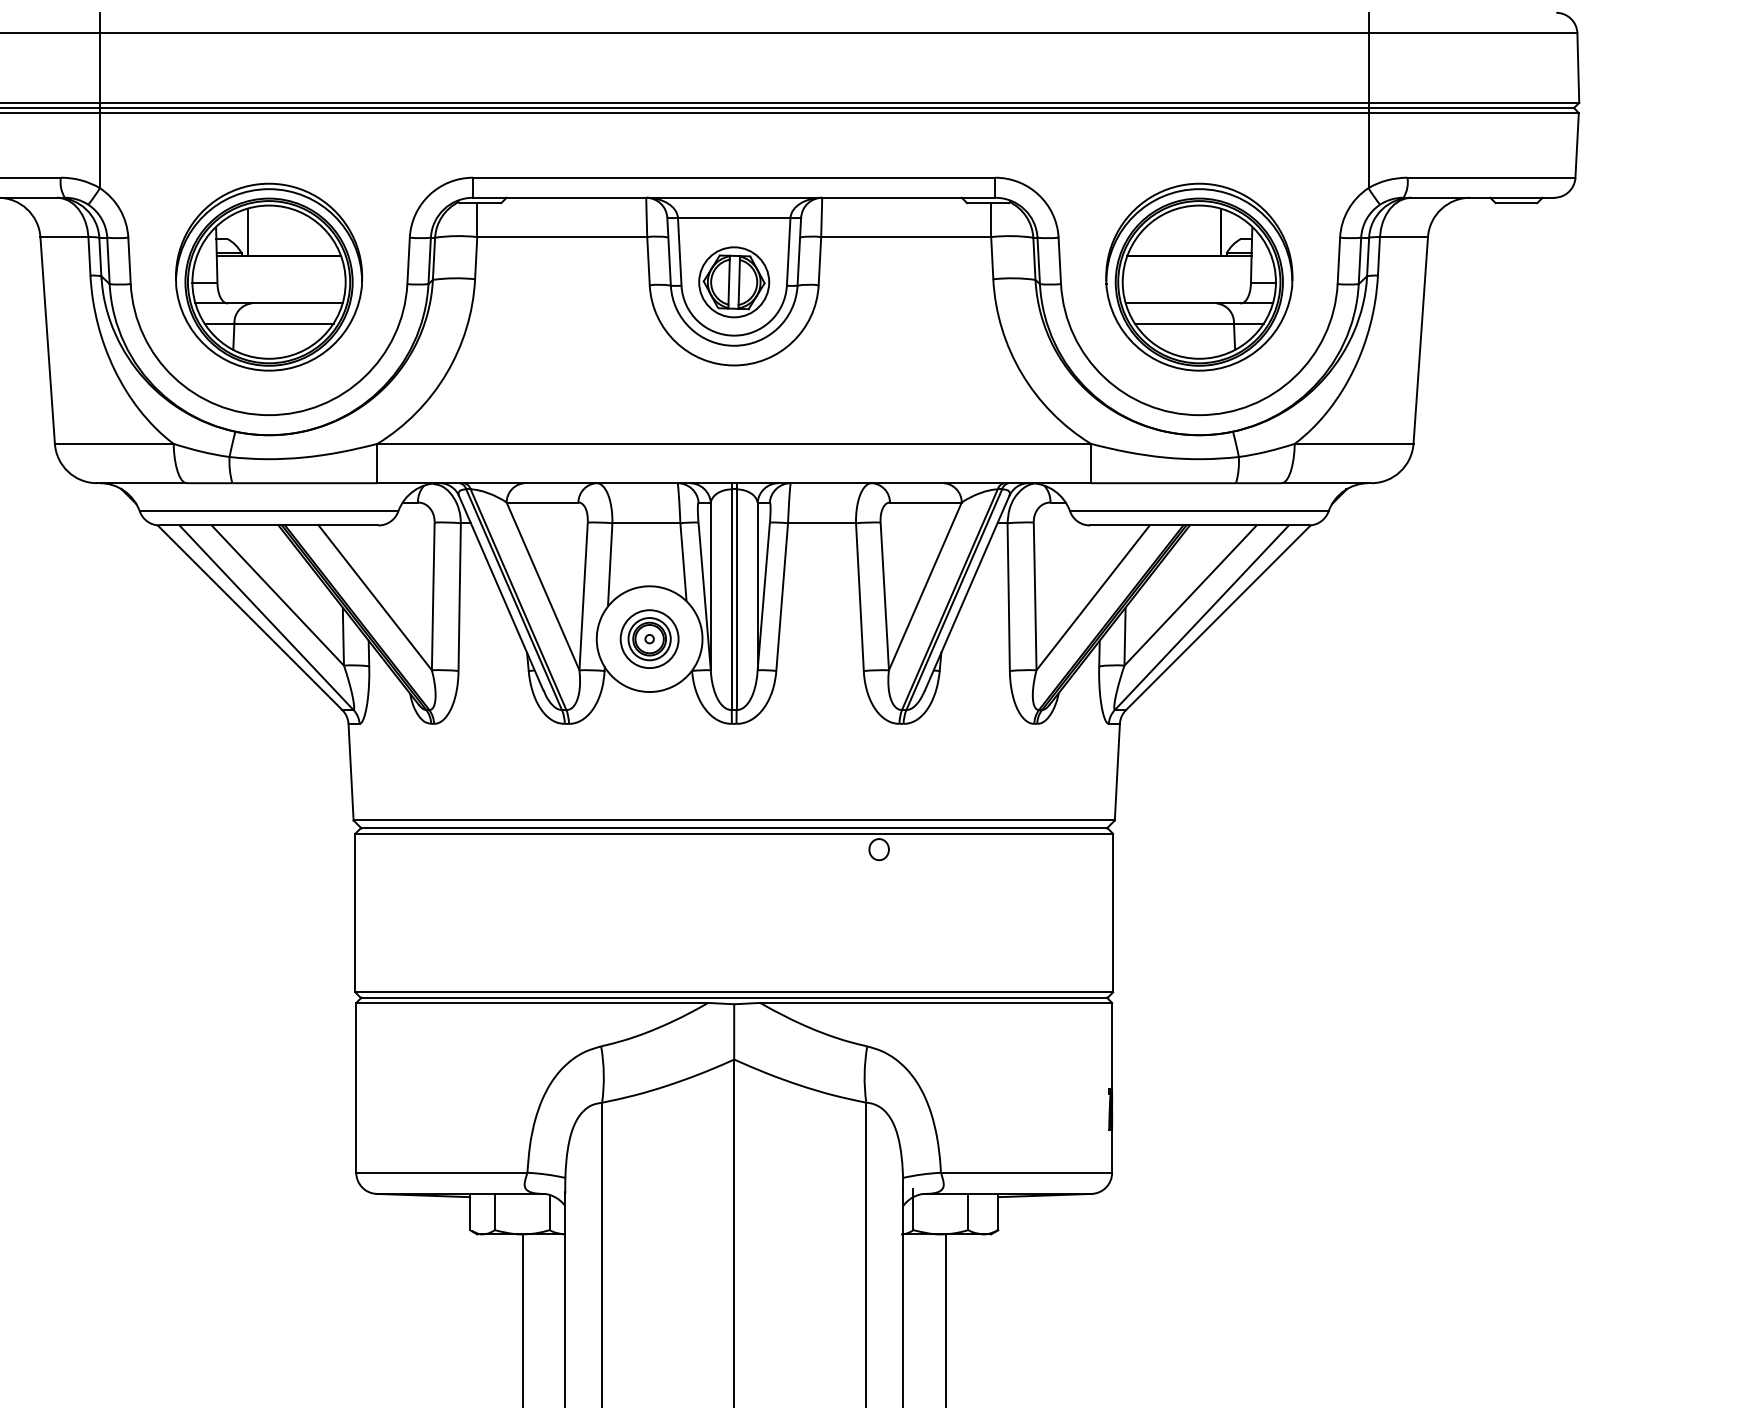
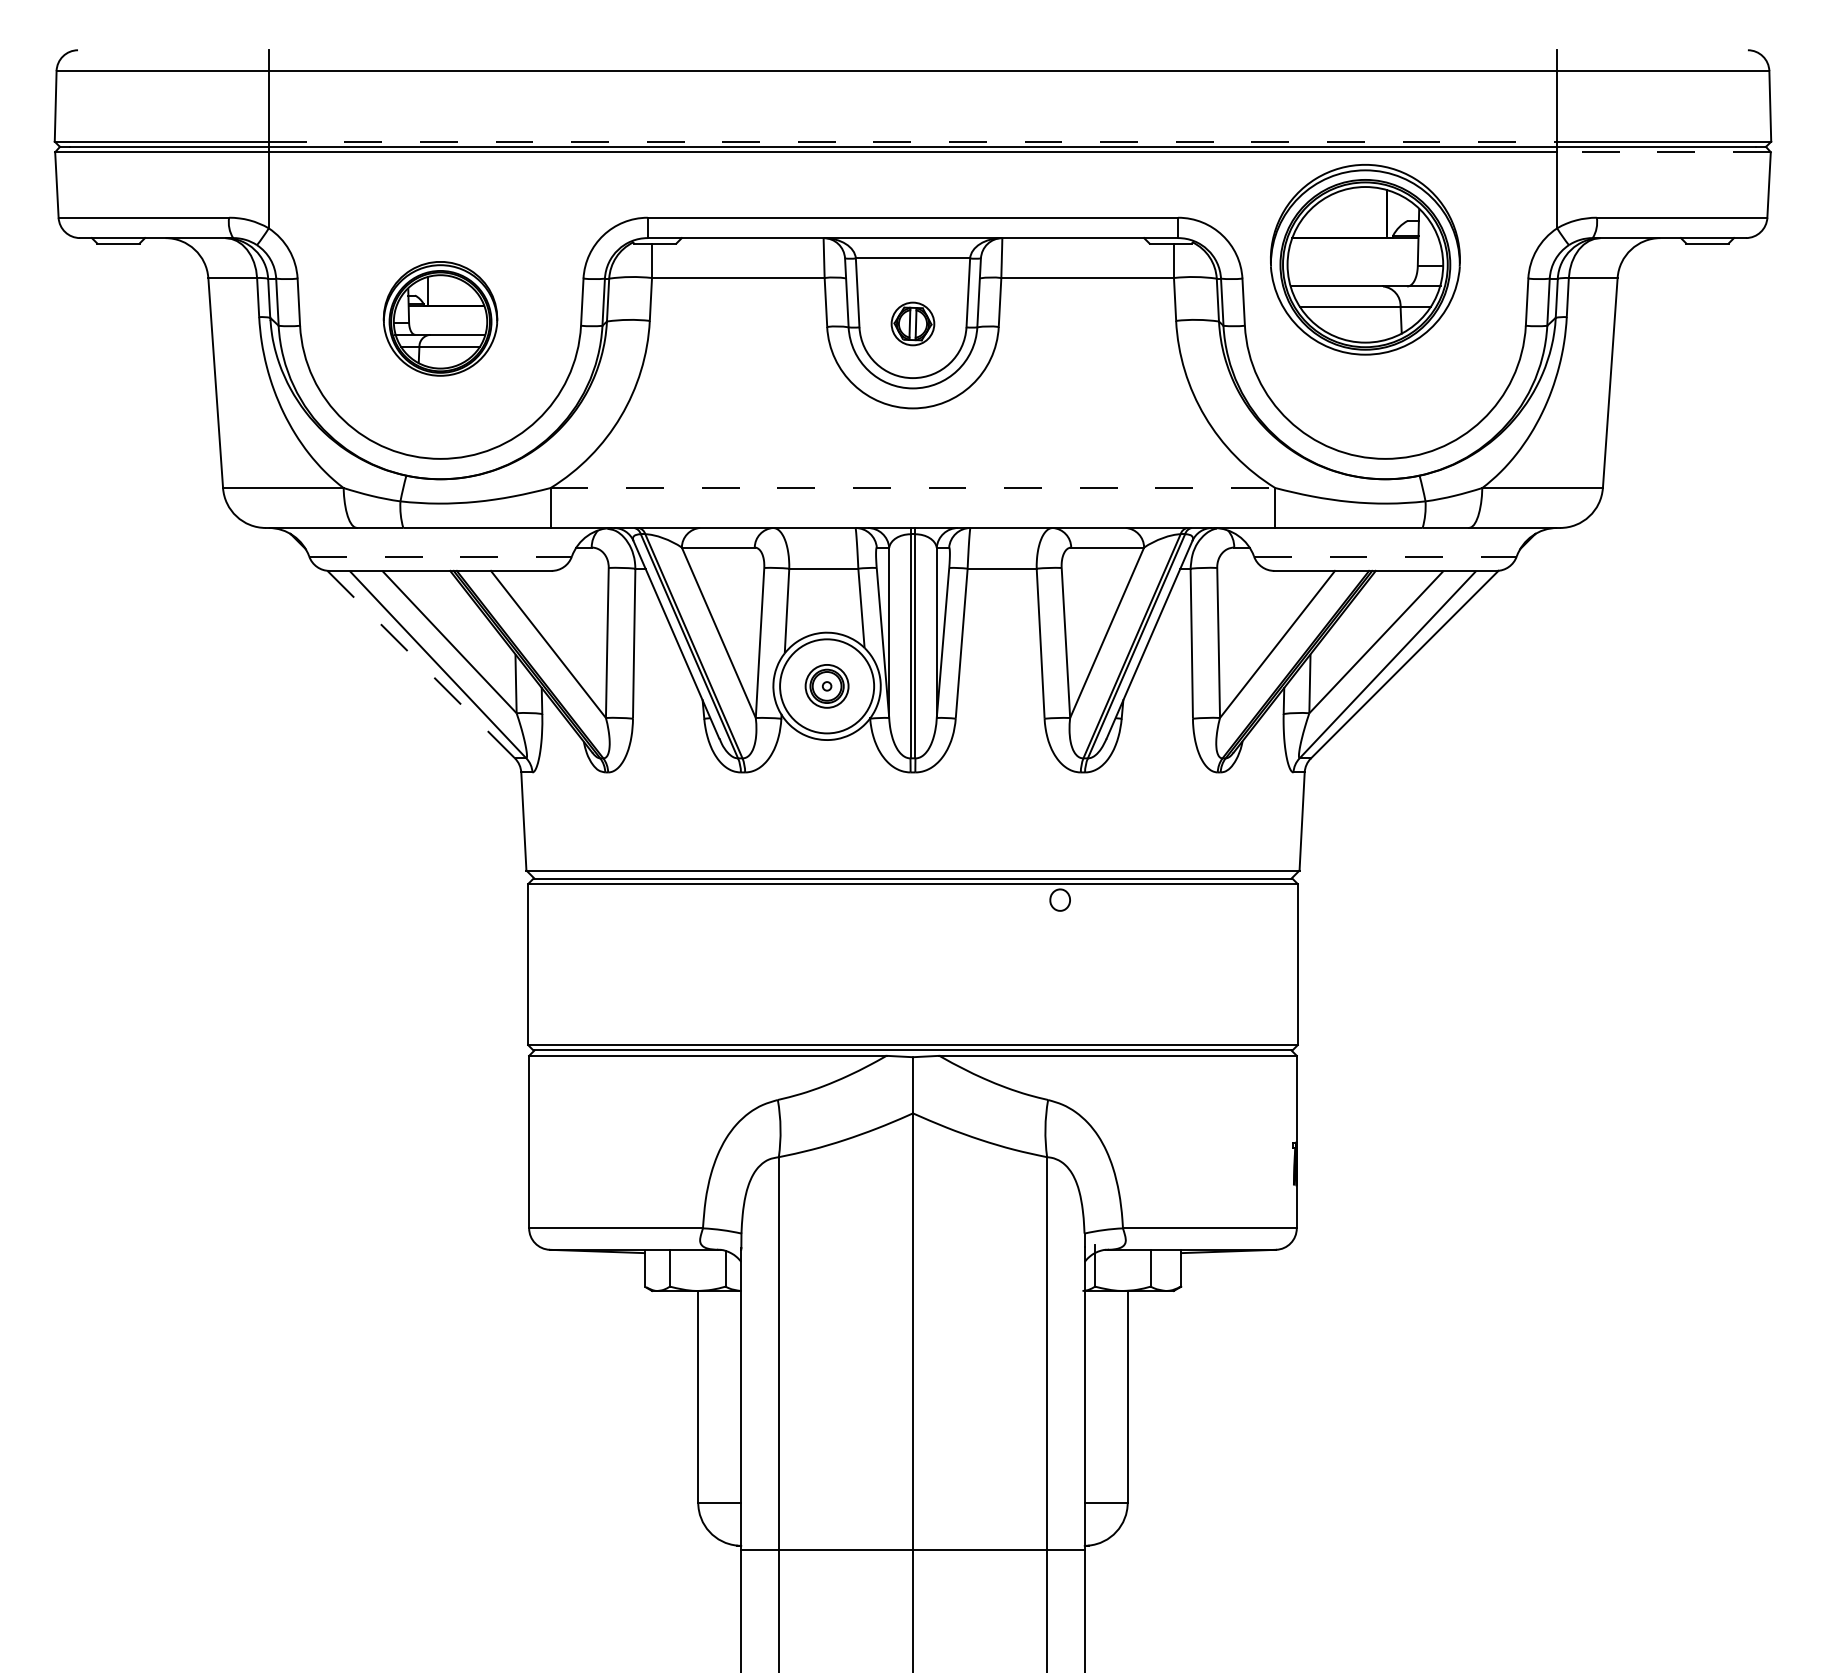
line: (734, 102) -> (913, 141), solid -> dashed
line: (1474, 113) -> (1664, 152), solid -> dashed
part: (269, 276) -> (440, 318), size x0.6
part: (1199, 276) -> (1365, 259), moved
part: (733, 281) -> (912, 323), size x0.6
line: (734, 444) -> (913, 488), solid -> dashed
line: (269, 511) -> (441, 556), solid -> dashed
line: (1199, 511) -> (1385, 556), solid -> dashed
line: (250, 617) -> (421, 664), solid -> dashed
circle: (649, 638) -> (826, 685), size x1.6

